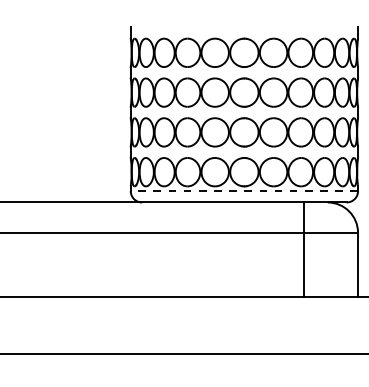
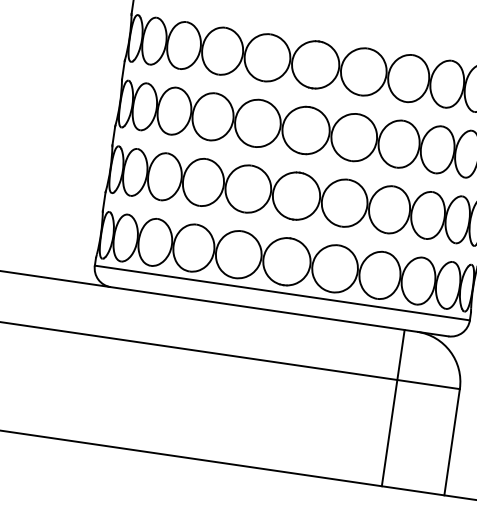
line: (244, 191) -> (282, 293), dashed -> solid
line: (304, 249) -> (393, 407), moved

